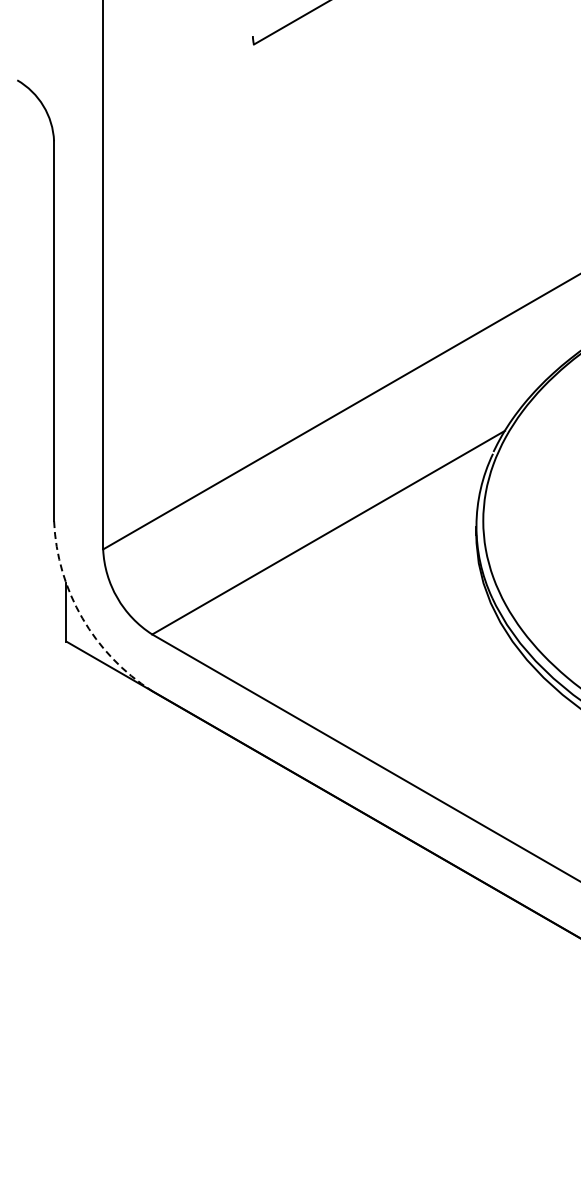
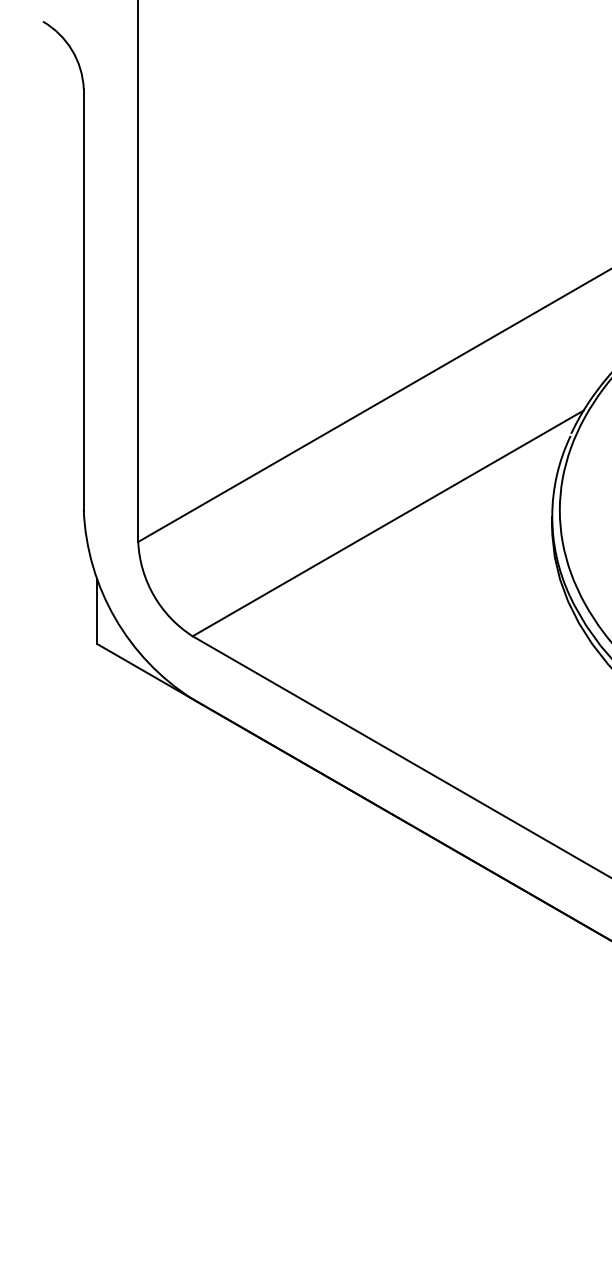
arc: (82, 618) -> (115, 618), dashed -> solid

